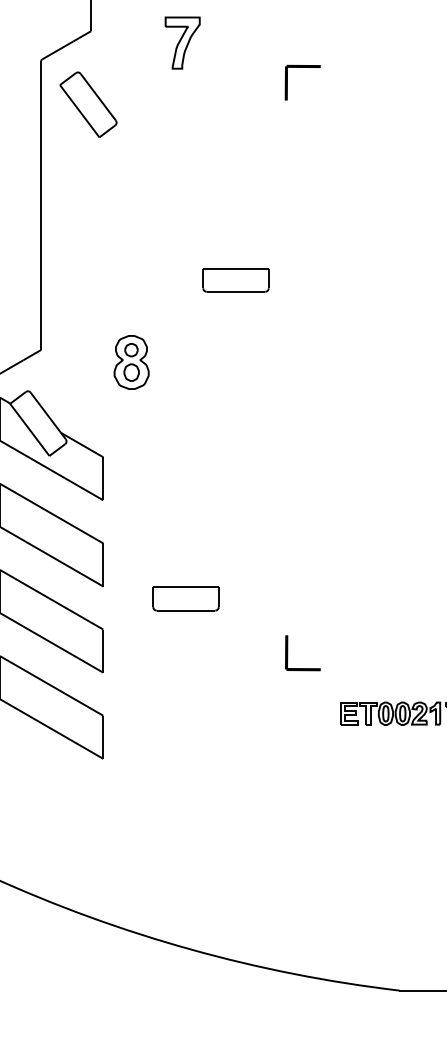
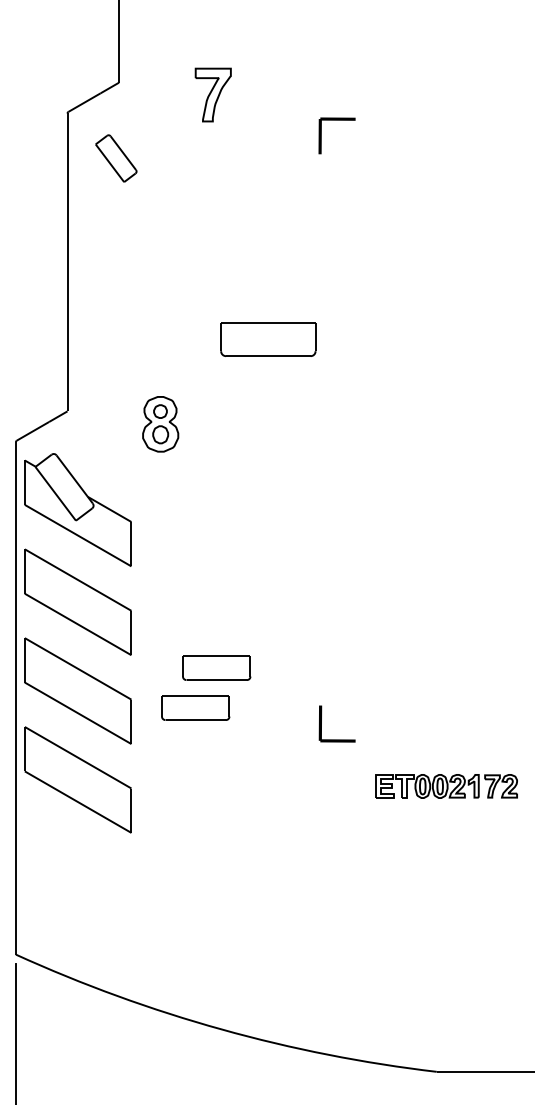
part: (88, 104) -> (116, 158), size x0.7
part: (235, 280) -> (267, 339), size x1.4
part: (165, 637) -> (195, 707), added

